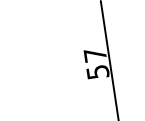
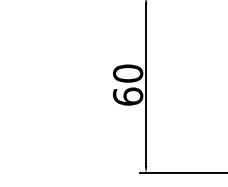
text: (96, 63) -> (128, 84), 57 -> 60

